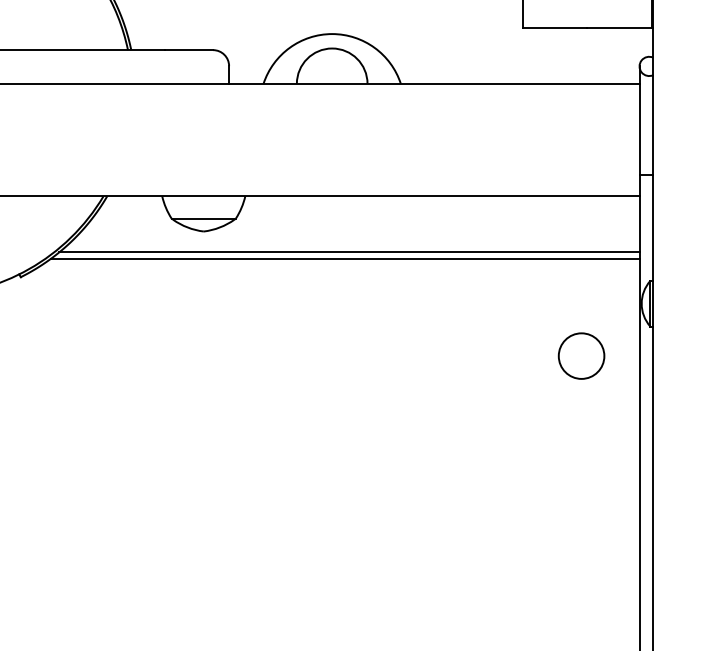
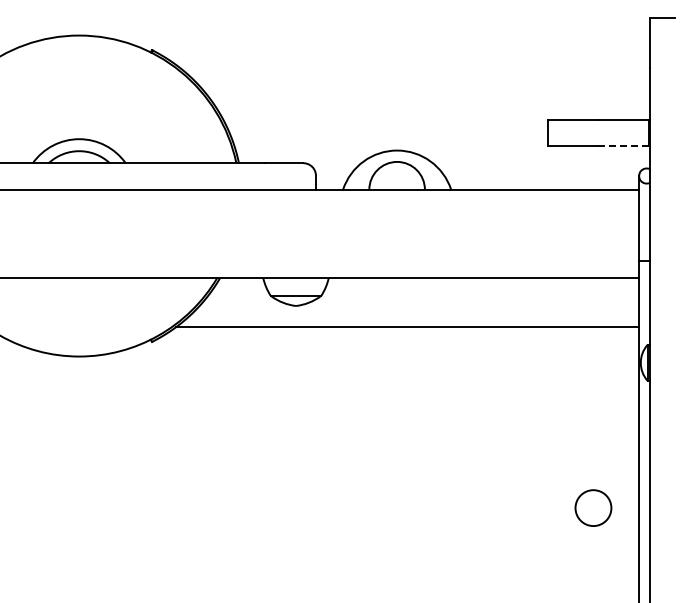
line: (618, 27) -> (622, 145), solid -> dashed
line: (349, 252) -> (410, 322), removed
circle: (581, 355) -> (593, 507), moved

